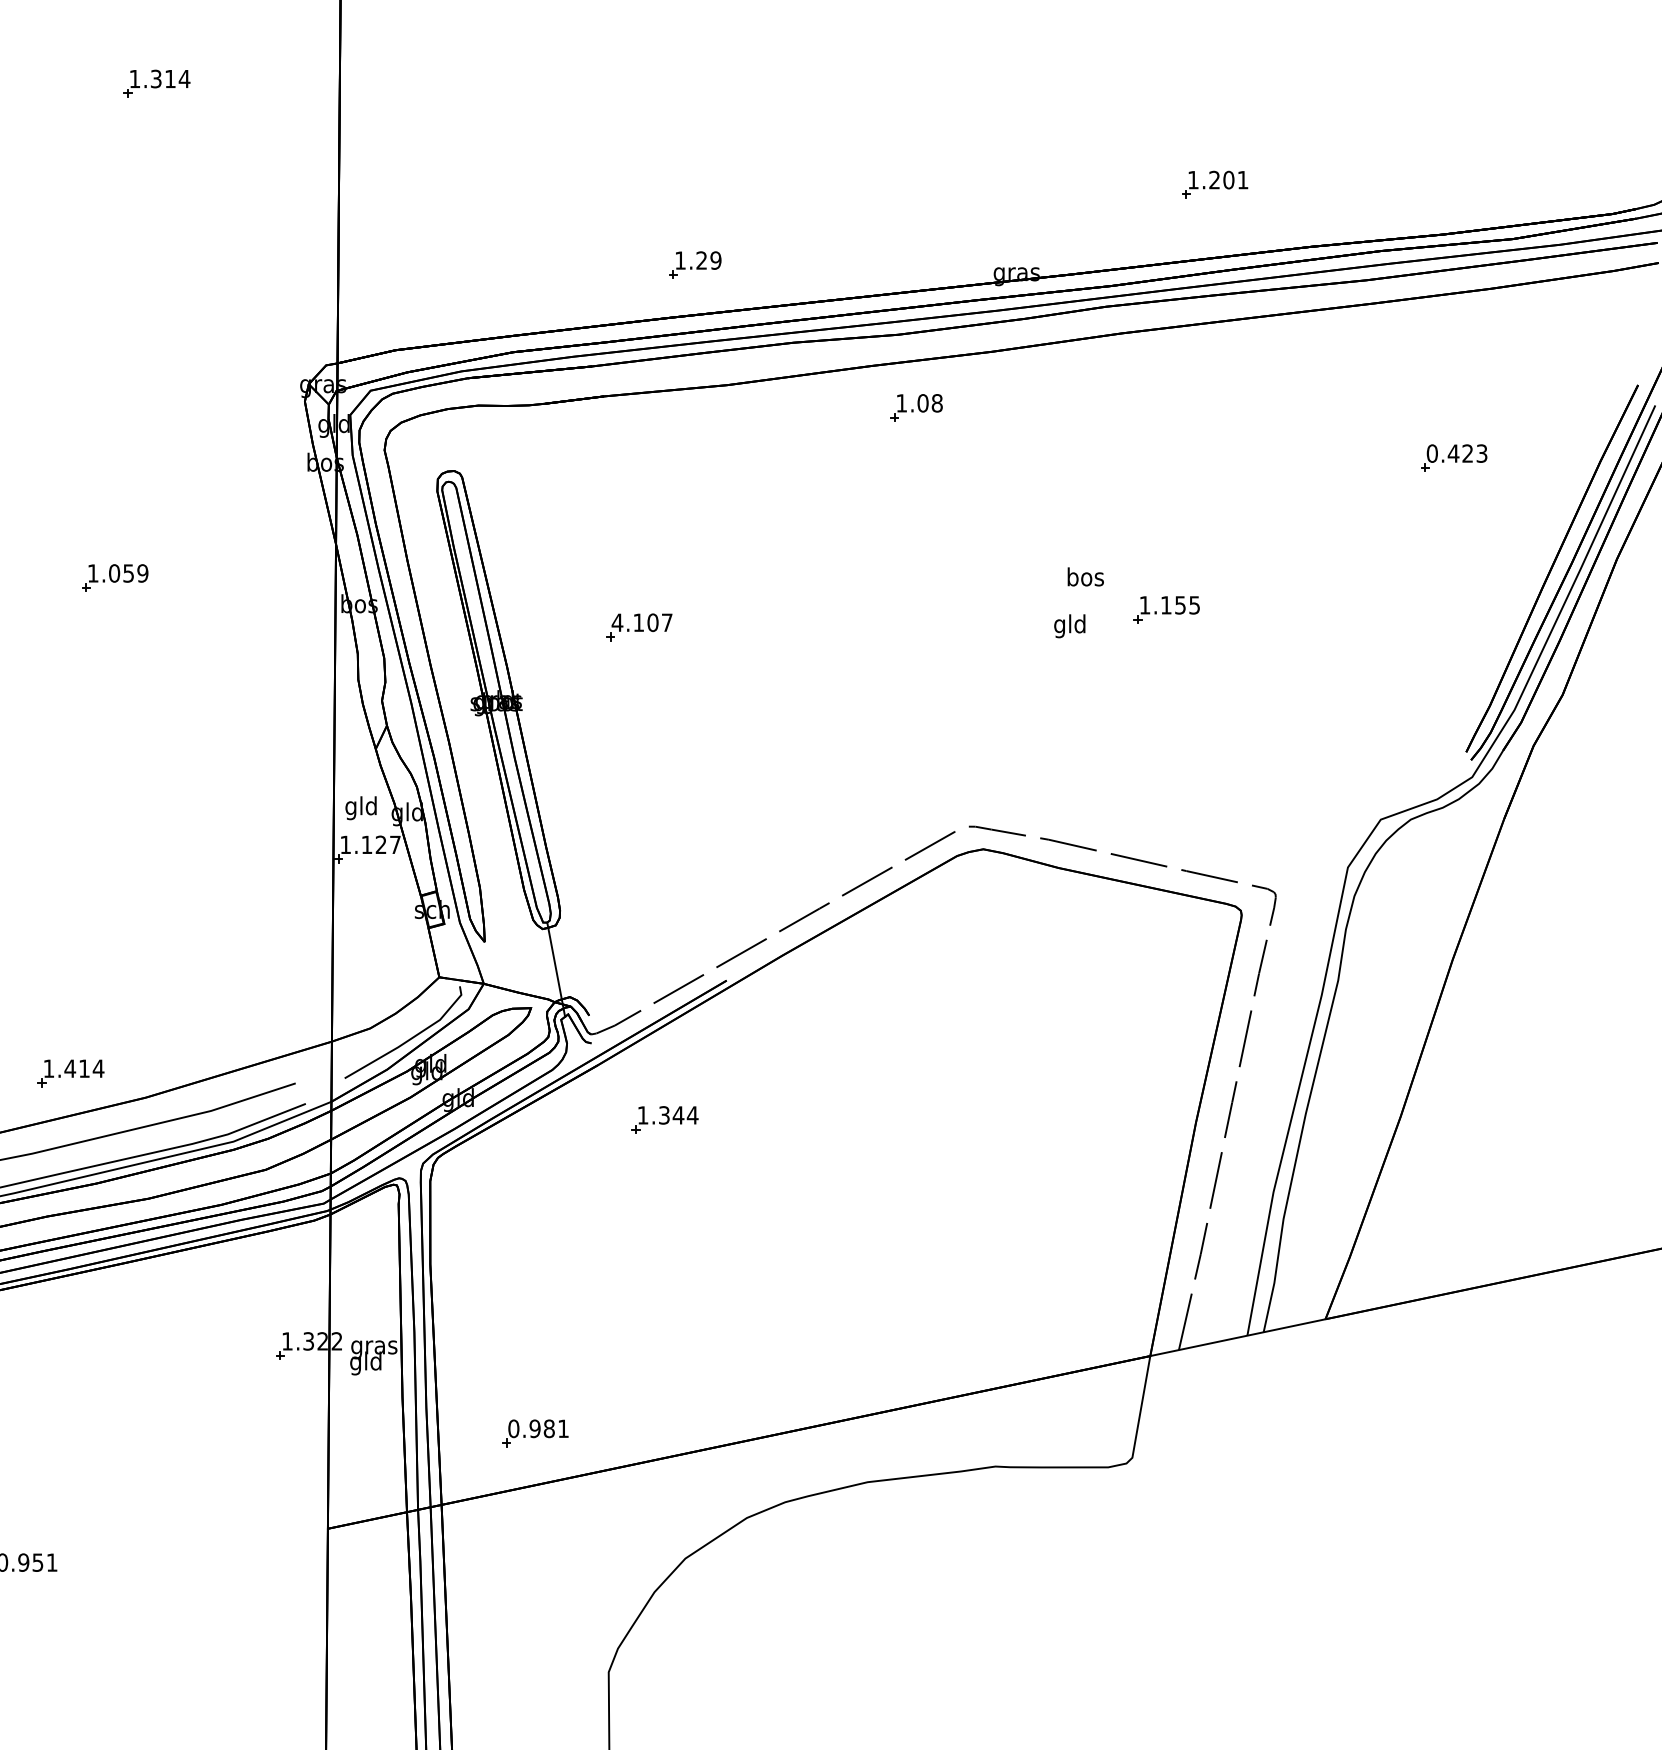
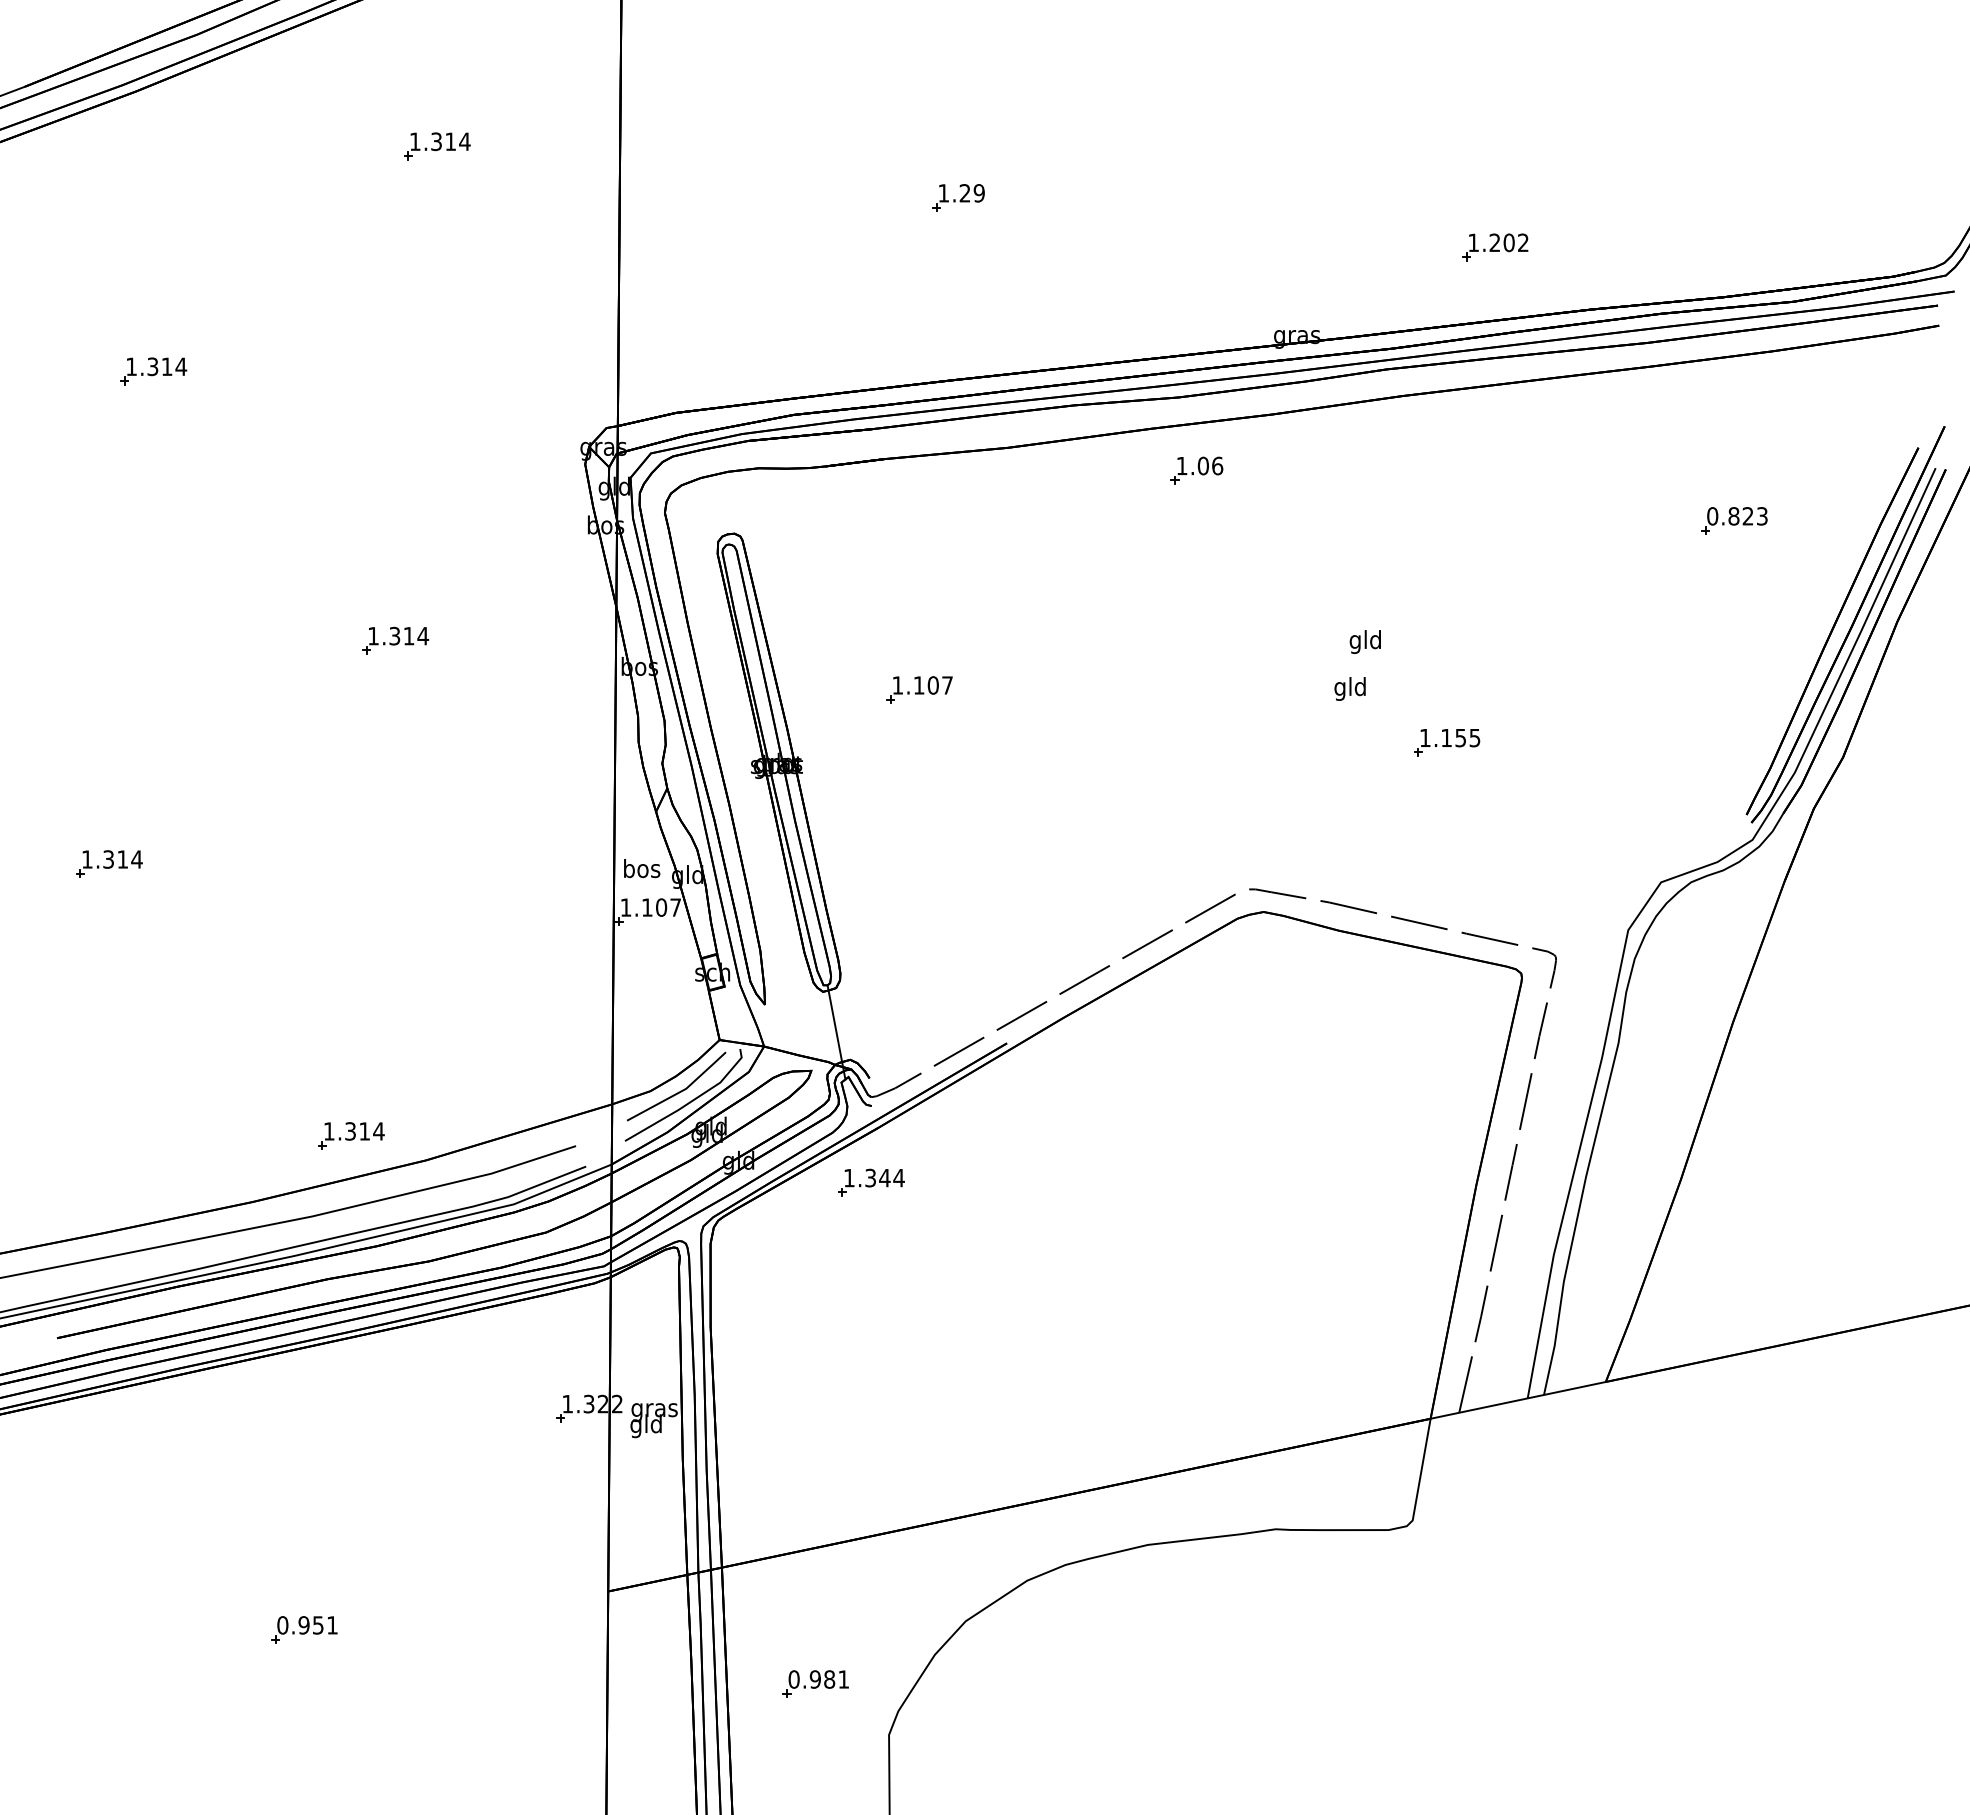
text: (1243, 179) -> (1523, 242), 1.201 -> 1.202
part: (695, 264) -> (958, 197), moved
text: (937, 402) -> (1217, 465), 1.08 -> 1.06
text: (1453, 453) -> (1733, 516), 0.423 -> 0.823
text: (129, 572) -> (409, 635), 1.059 -> 1.314
text: (1086, 578) -> (1366, 641), bos -> gld
part: (1167, 609) -> (1447, 742), moved
text: (617, 622) -> (897, 685), 4.107 -> 1.107
text: (362, 807) -> (642, 870), gld -> bos
text: (381, 844) -> (661, 907), 1.127 -> 1.107
line: (398, 1028) -> (678, 1091), added
text: (70, 1068) -> (350, 1131), 1.414 -> 1.314
part: (665, 1119) -> (871, 1182), moved
part: (535, 1432) -> (815, 1683), moved

